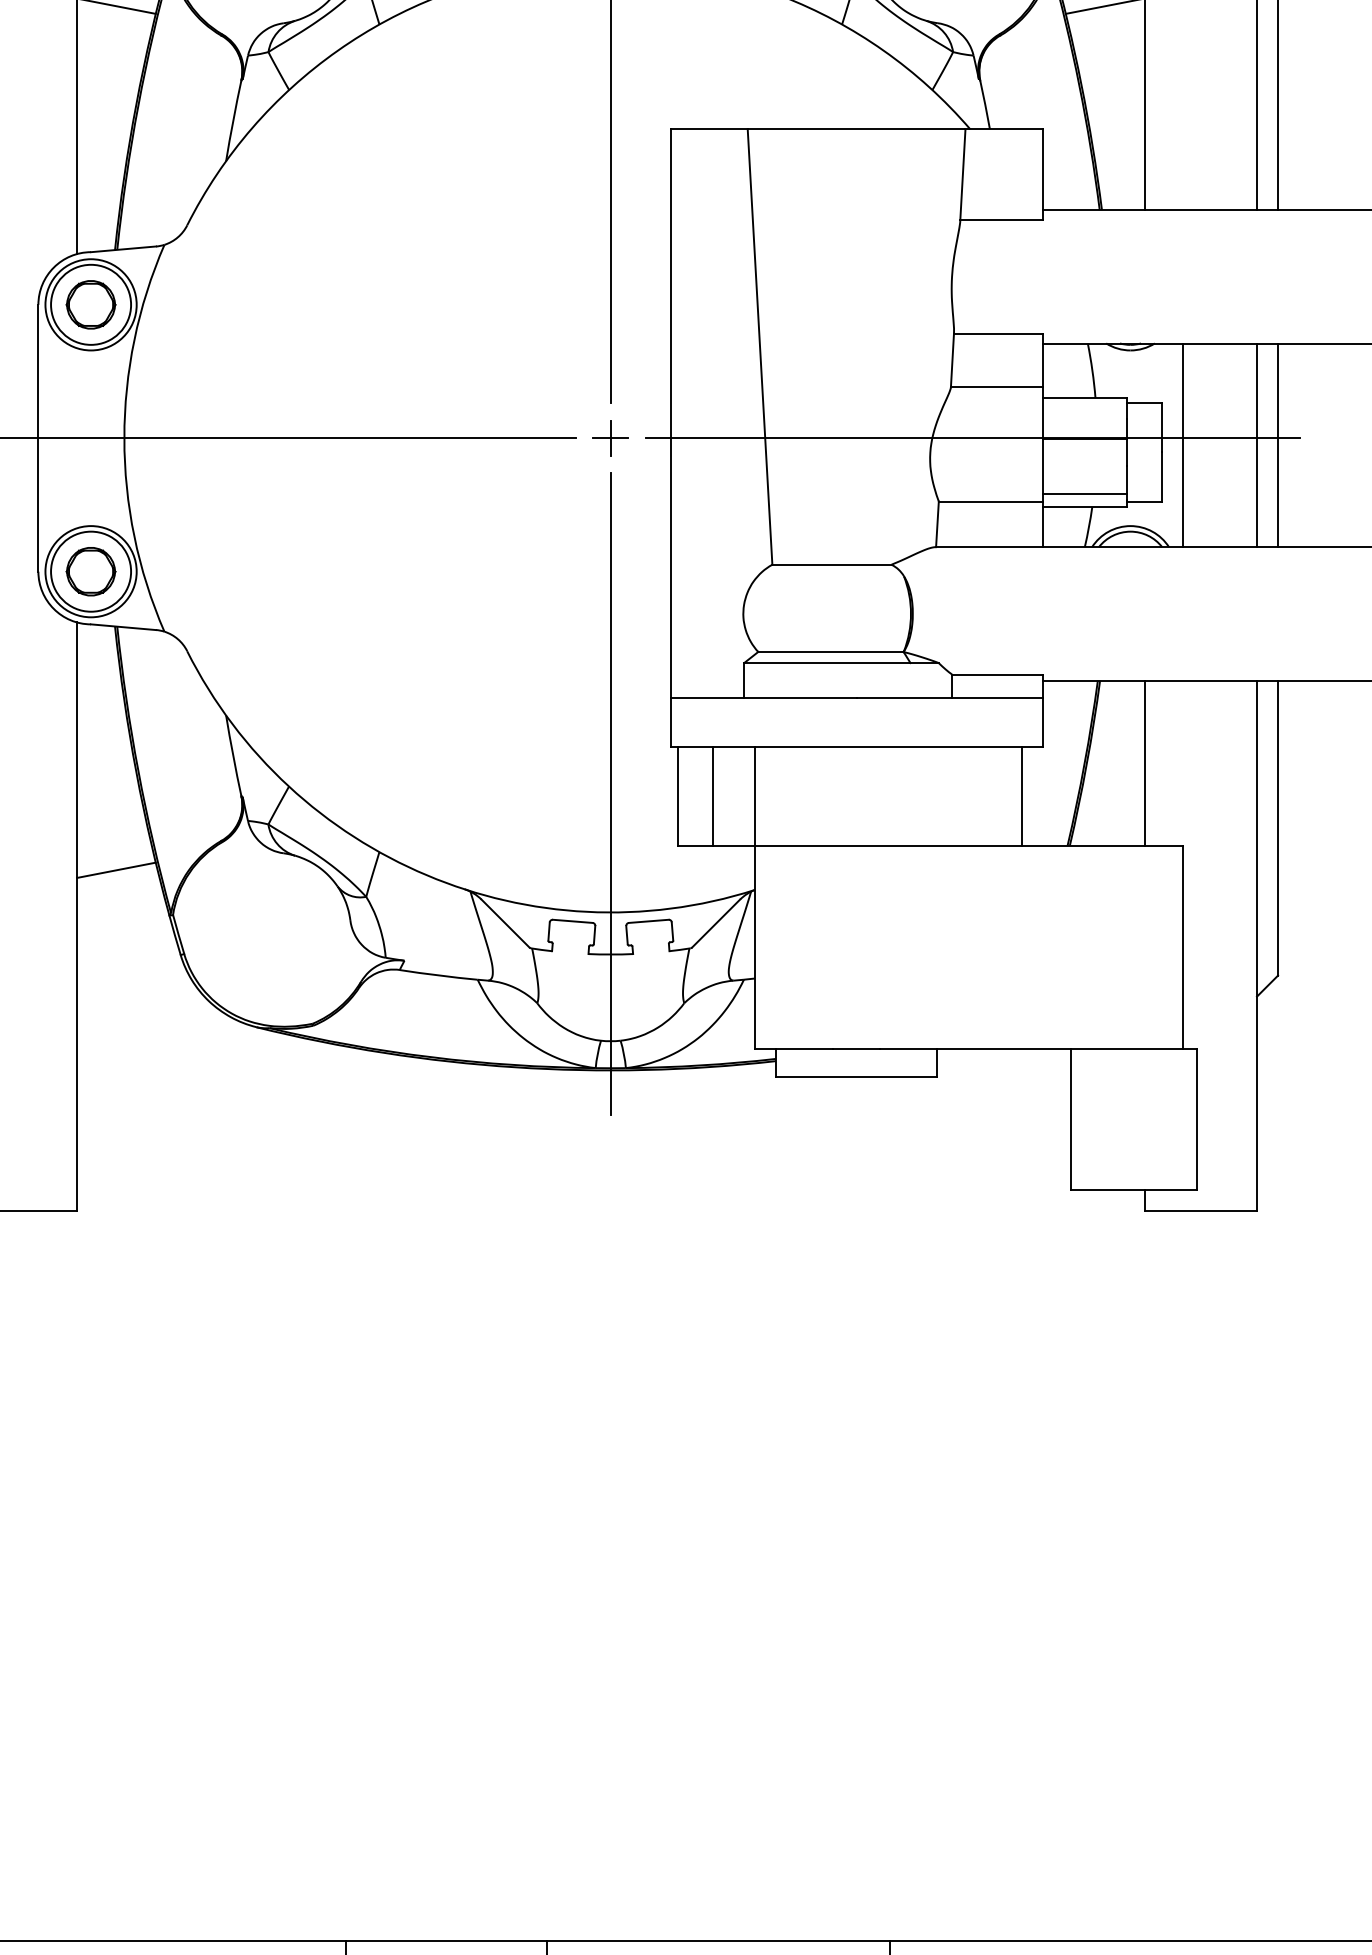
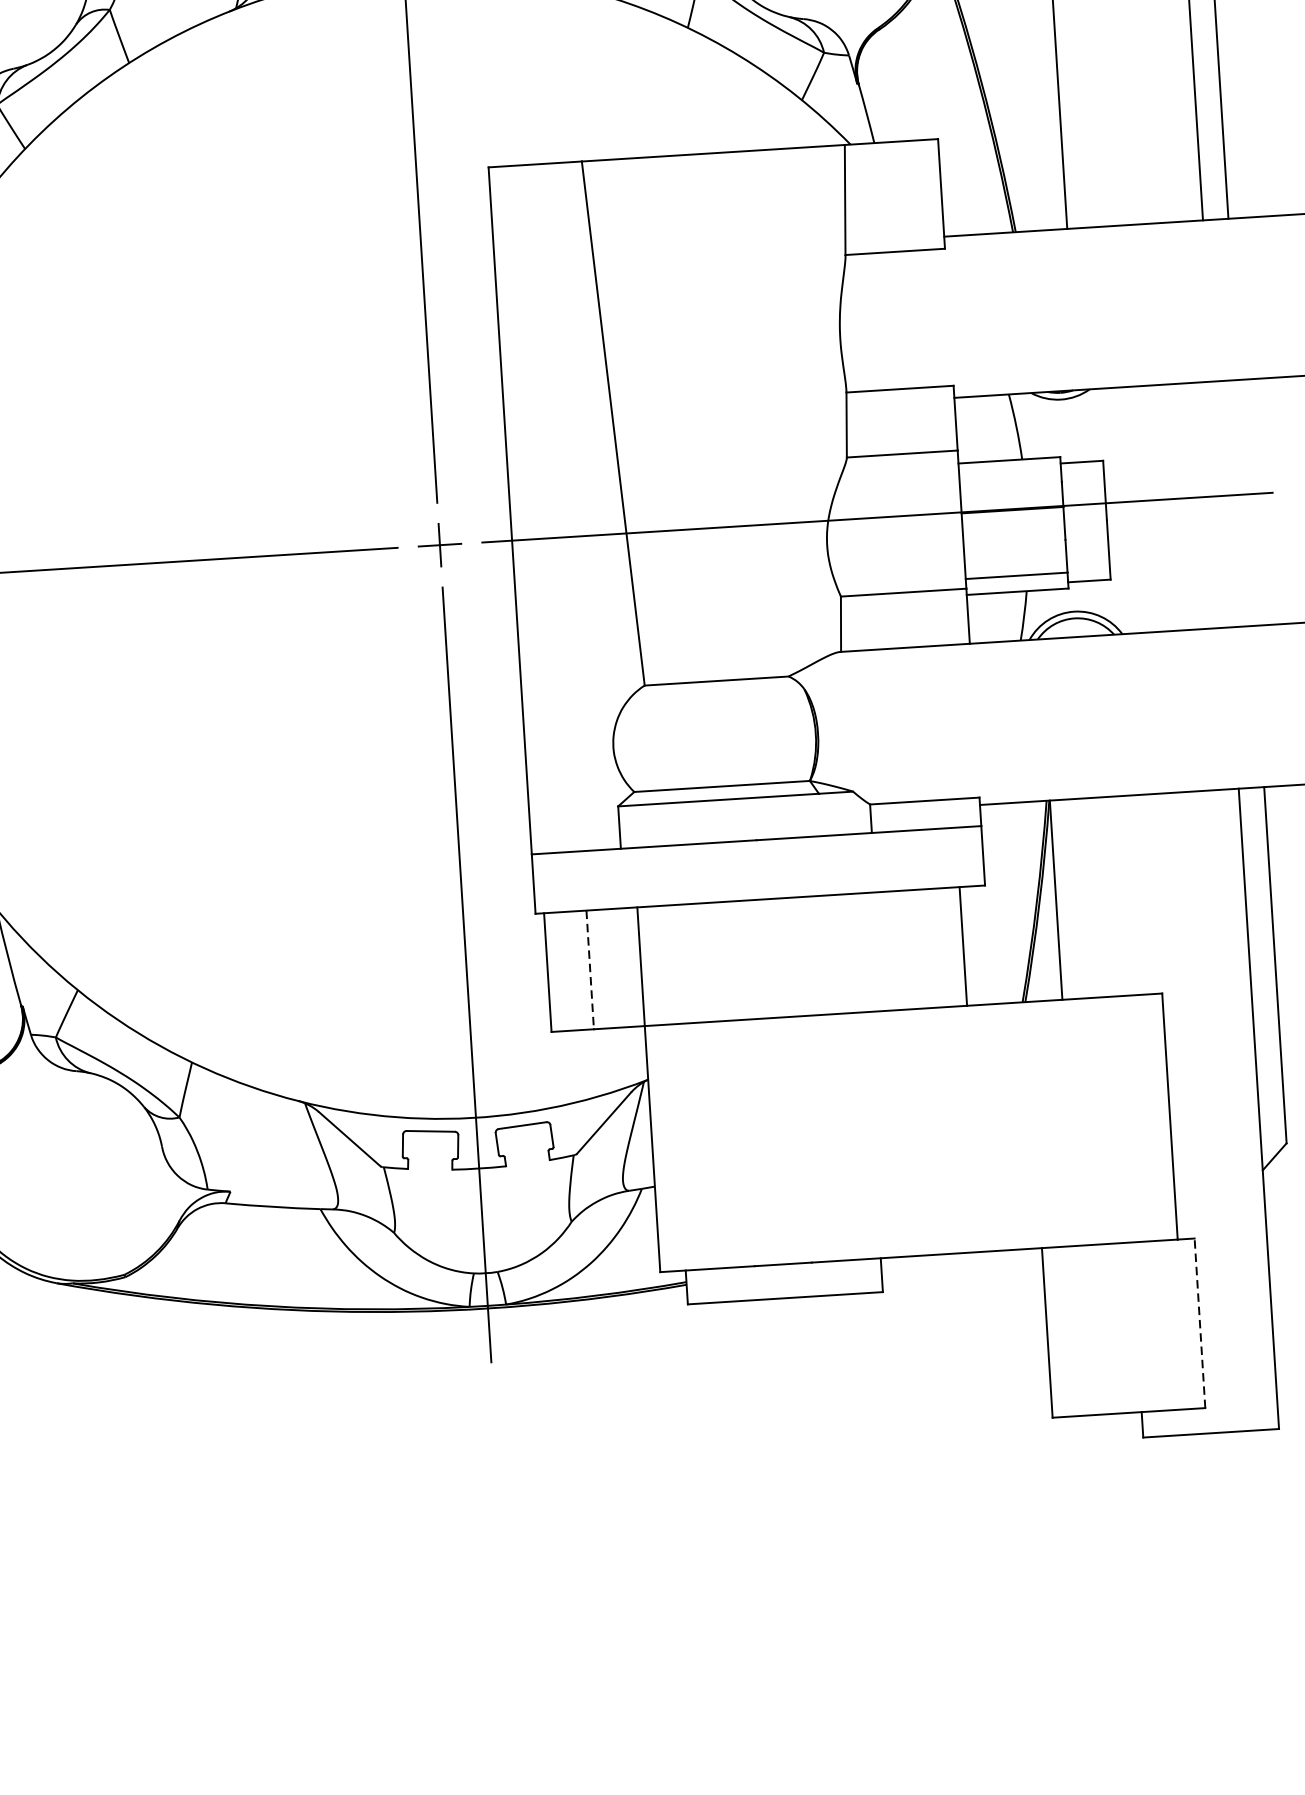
line: (1183, 445) -> (1132, 510), removed
line: (1256, 445) -> (1220, 504), removed
line: (1278, 445) -> (1246, 503), removed
line: (1144, 762) -> (1055, 899), moved
line: (712, 796) -> (590, 969), solid -> dashed
line: (1197, 1119) -> (1200, 1323), solid -> dashed

